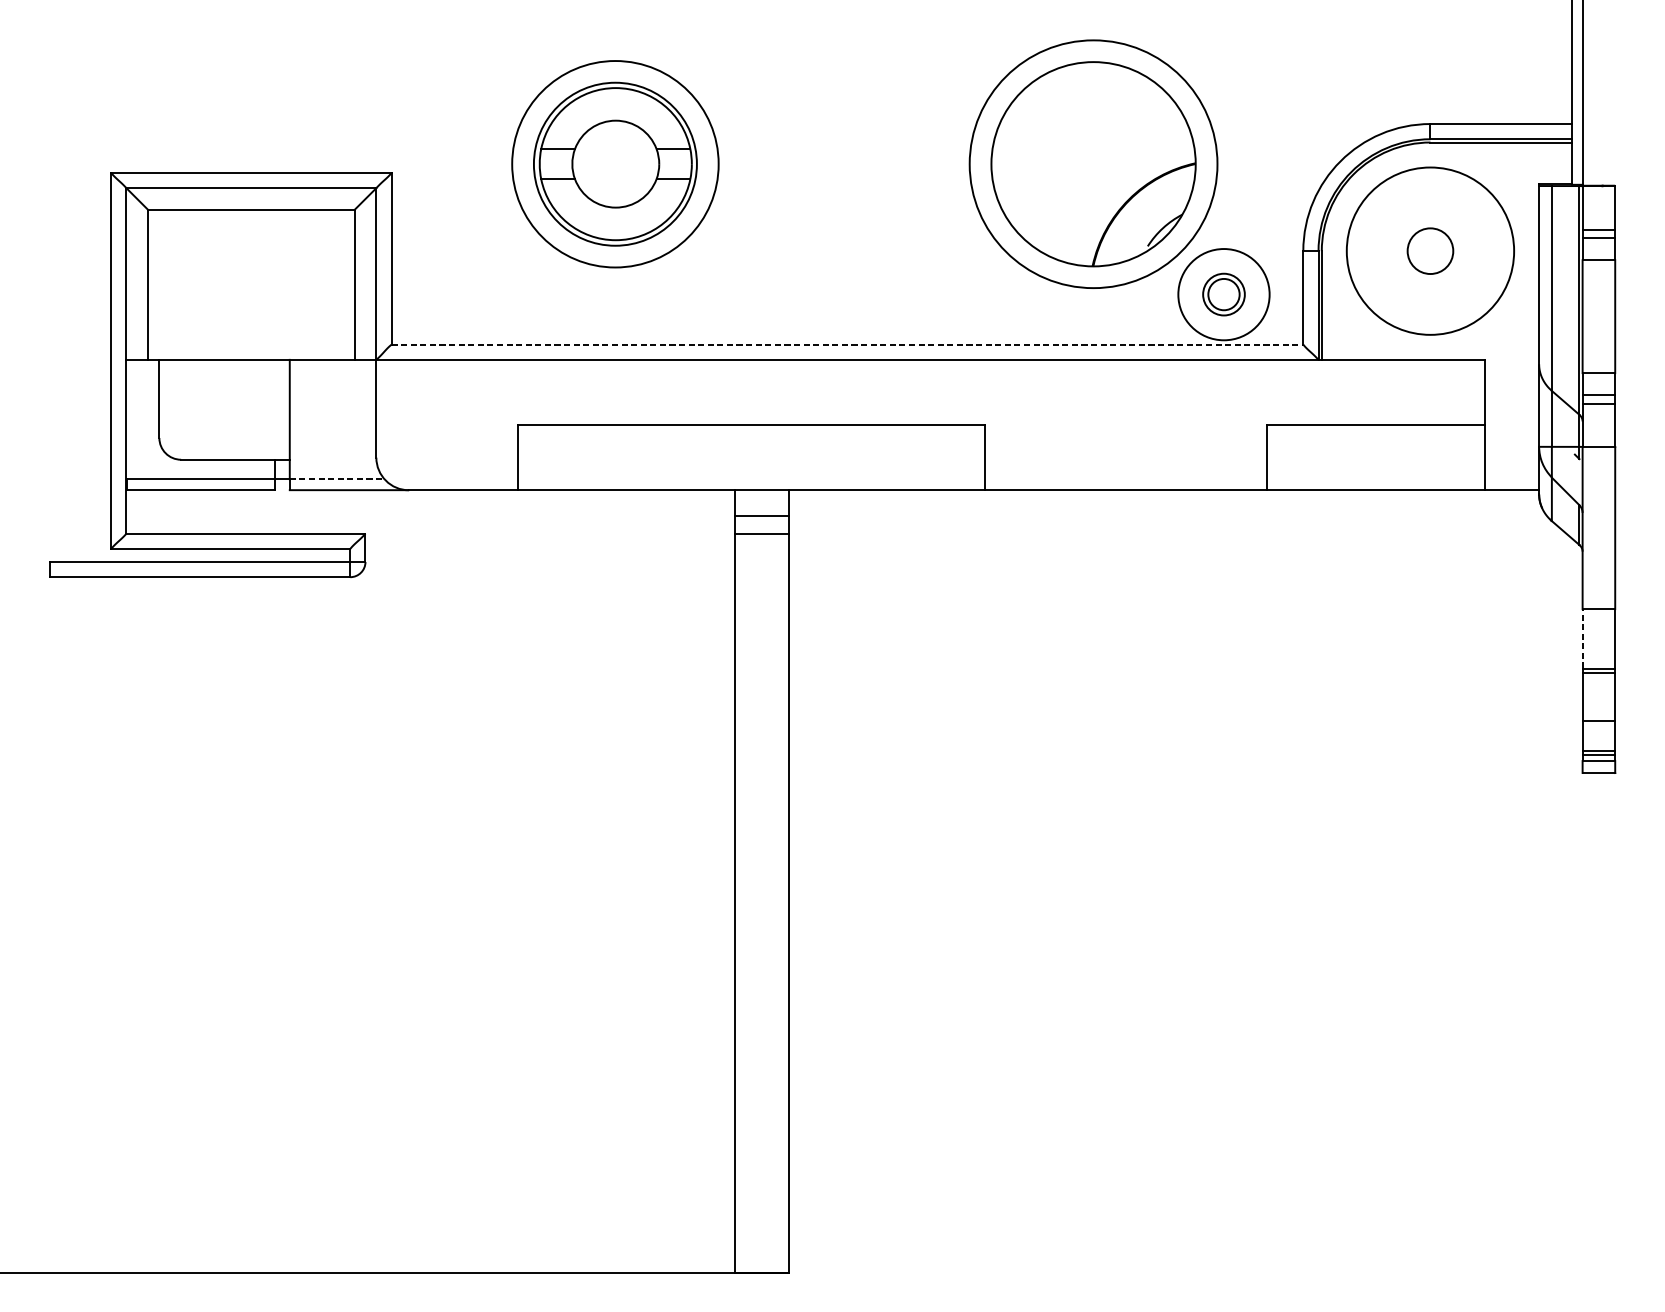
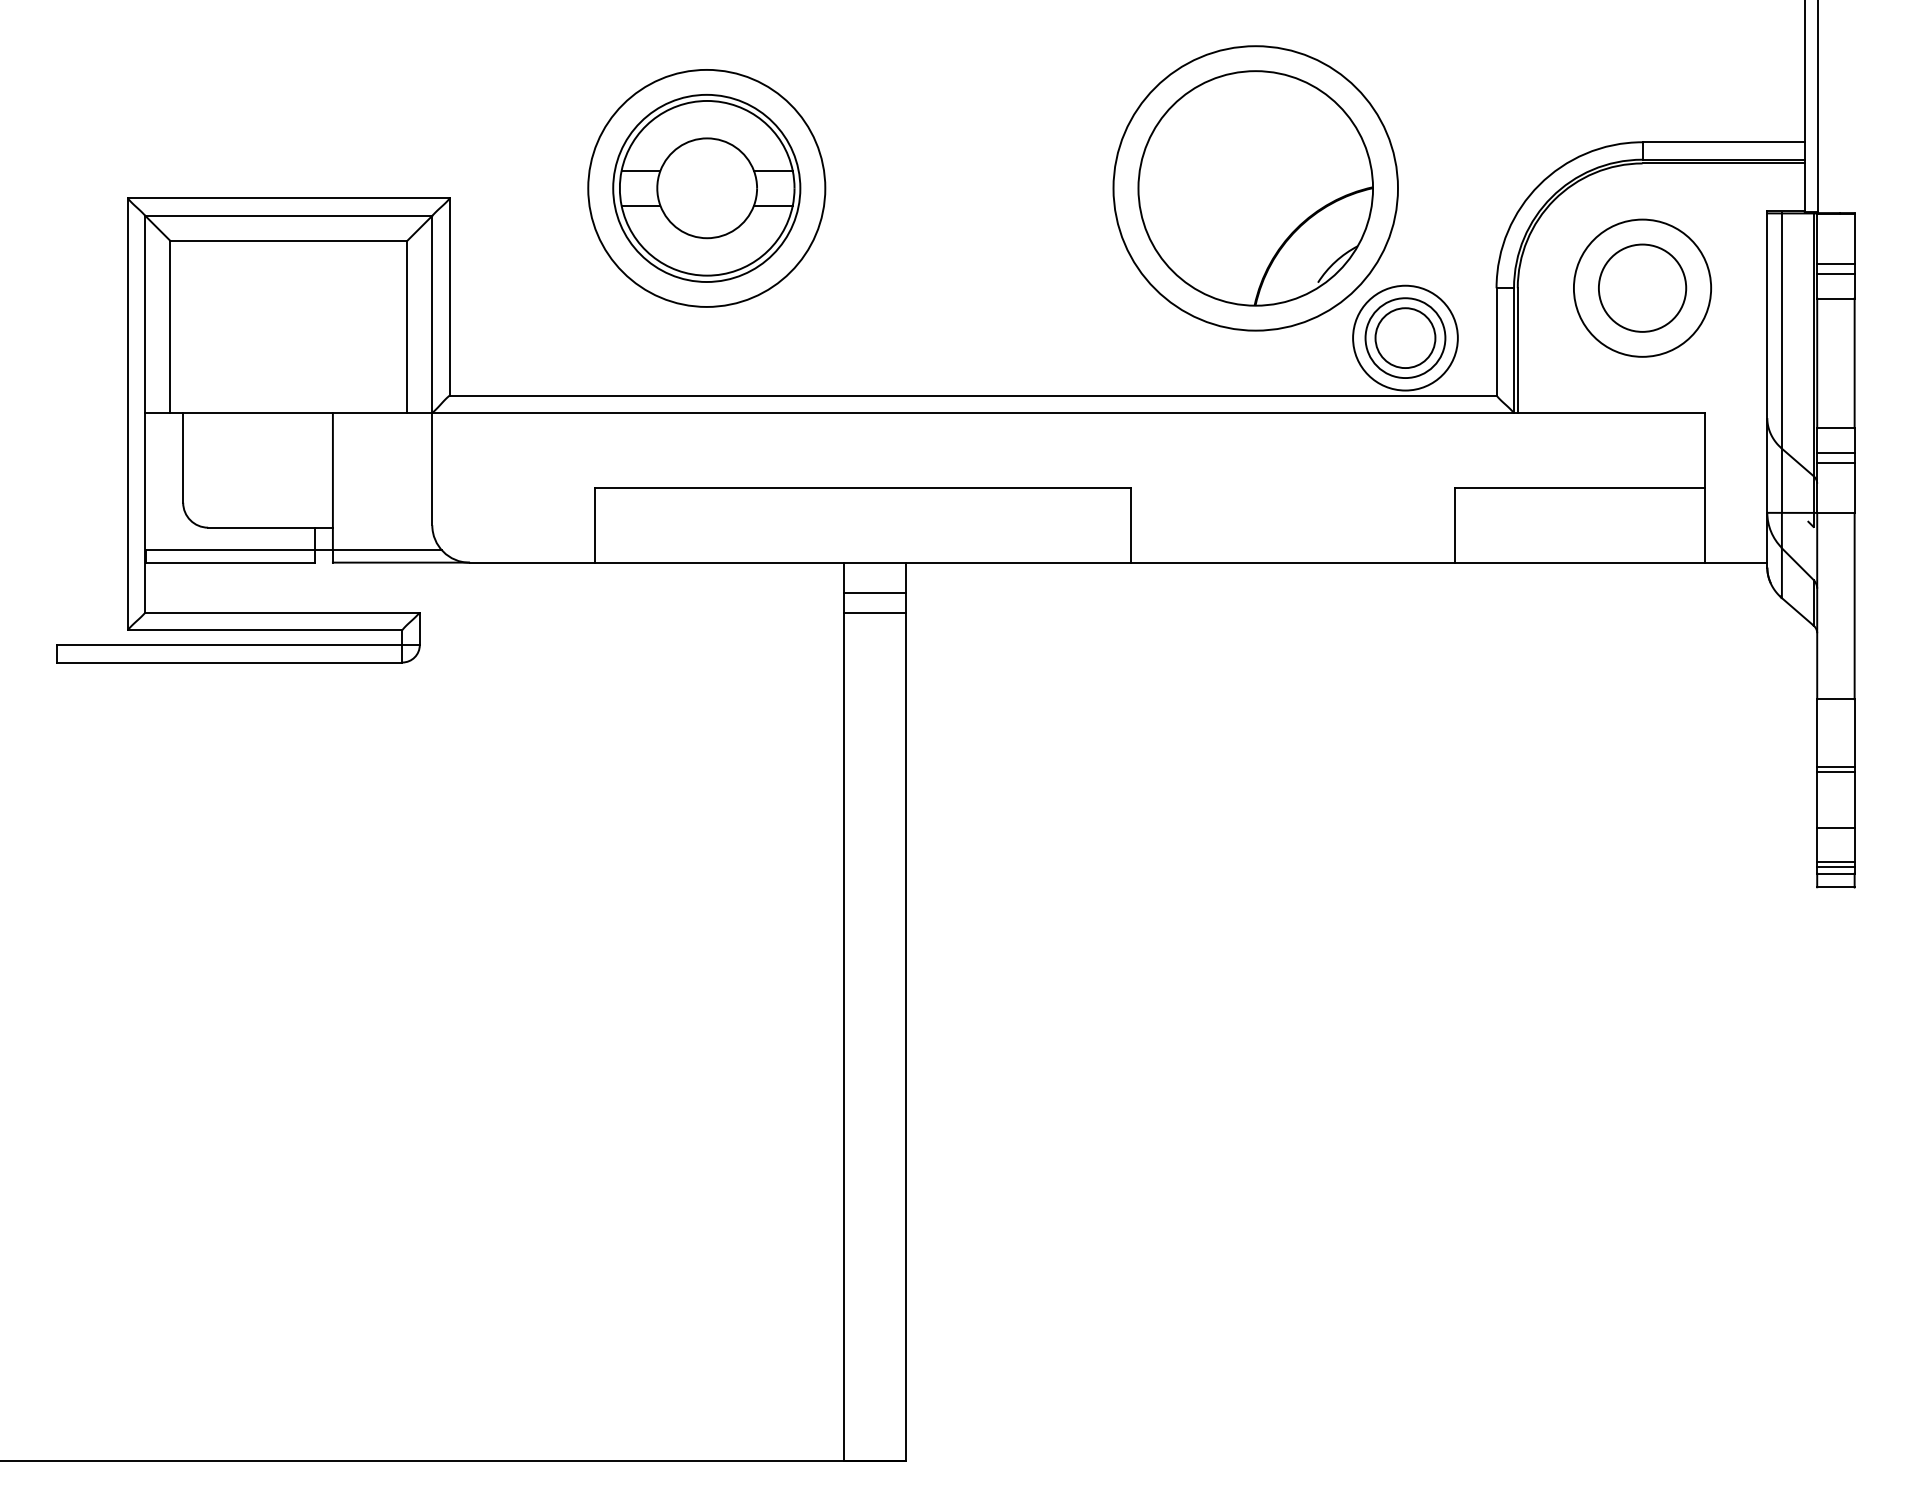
circle: (1430, 250) -> (1642, 287), size x0.71
circle: (1430, 250) -> (1642, 287), size x1.67
part: (1224, 294) -> (1405, 337), size x1.67
line: (847, 344) -> (973, 395), dashed -> solid
line: (337, 479) -> (387, 550), dashed -> solid
line: (1582, 638) -> (1817, 732), dashed -> solid

